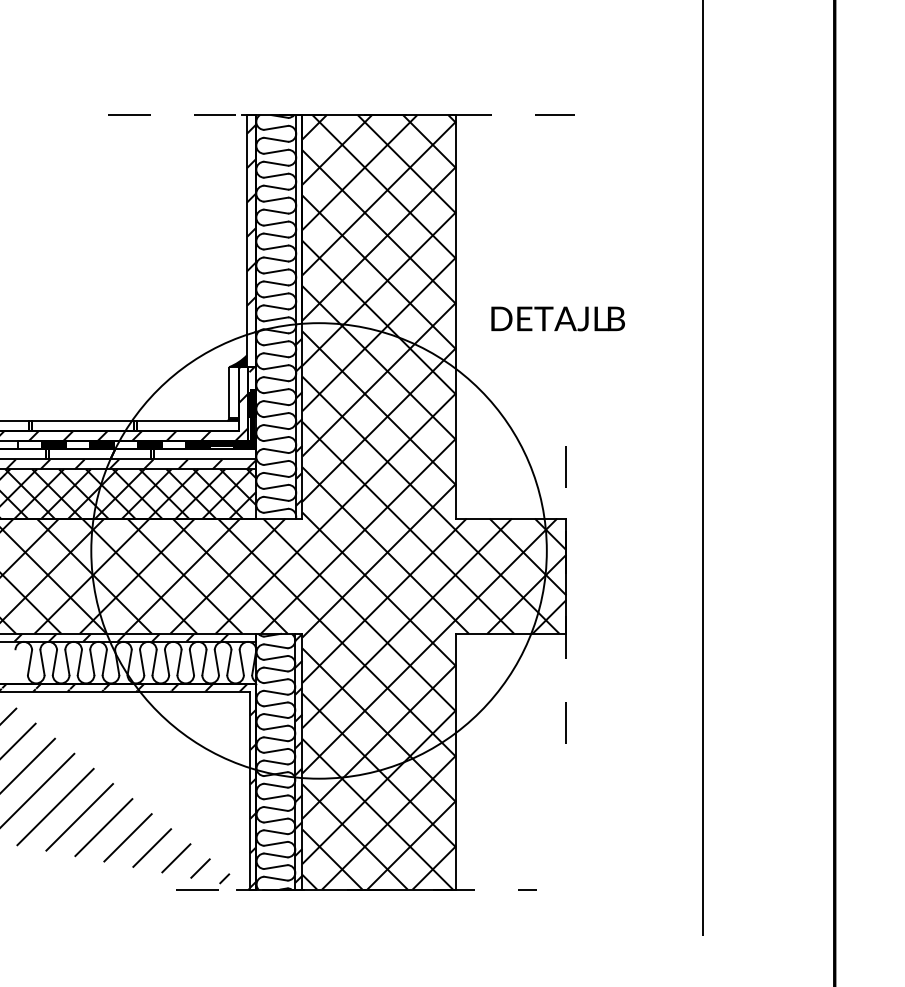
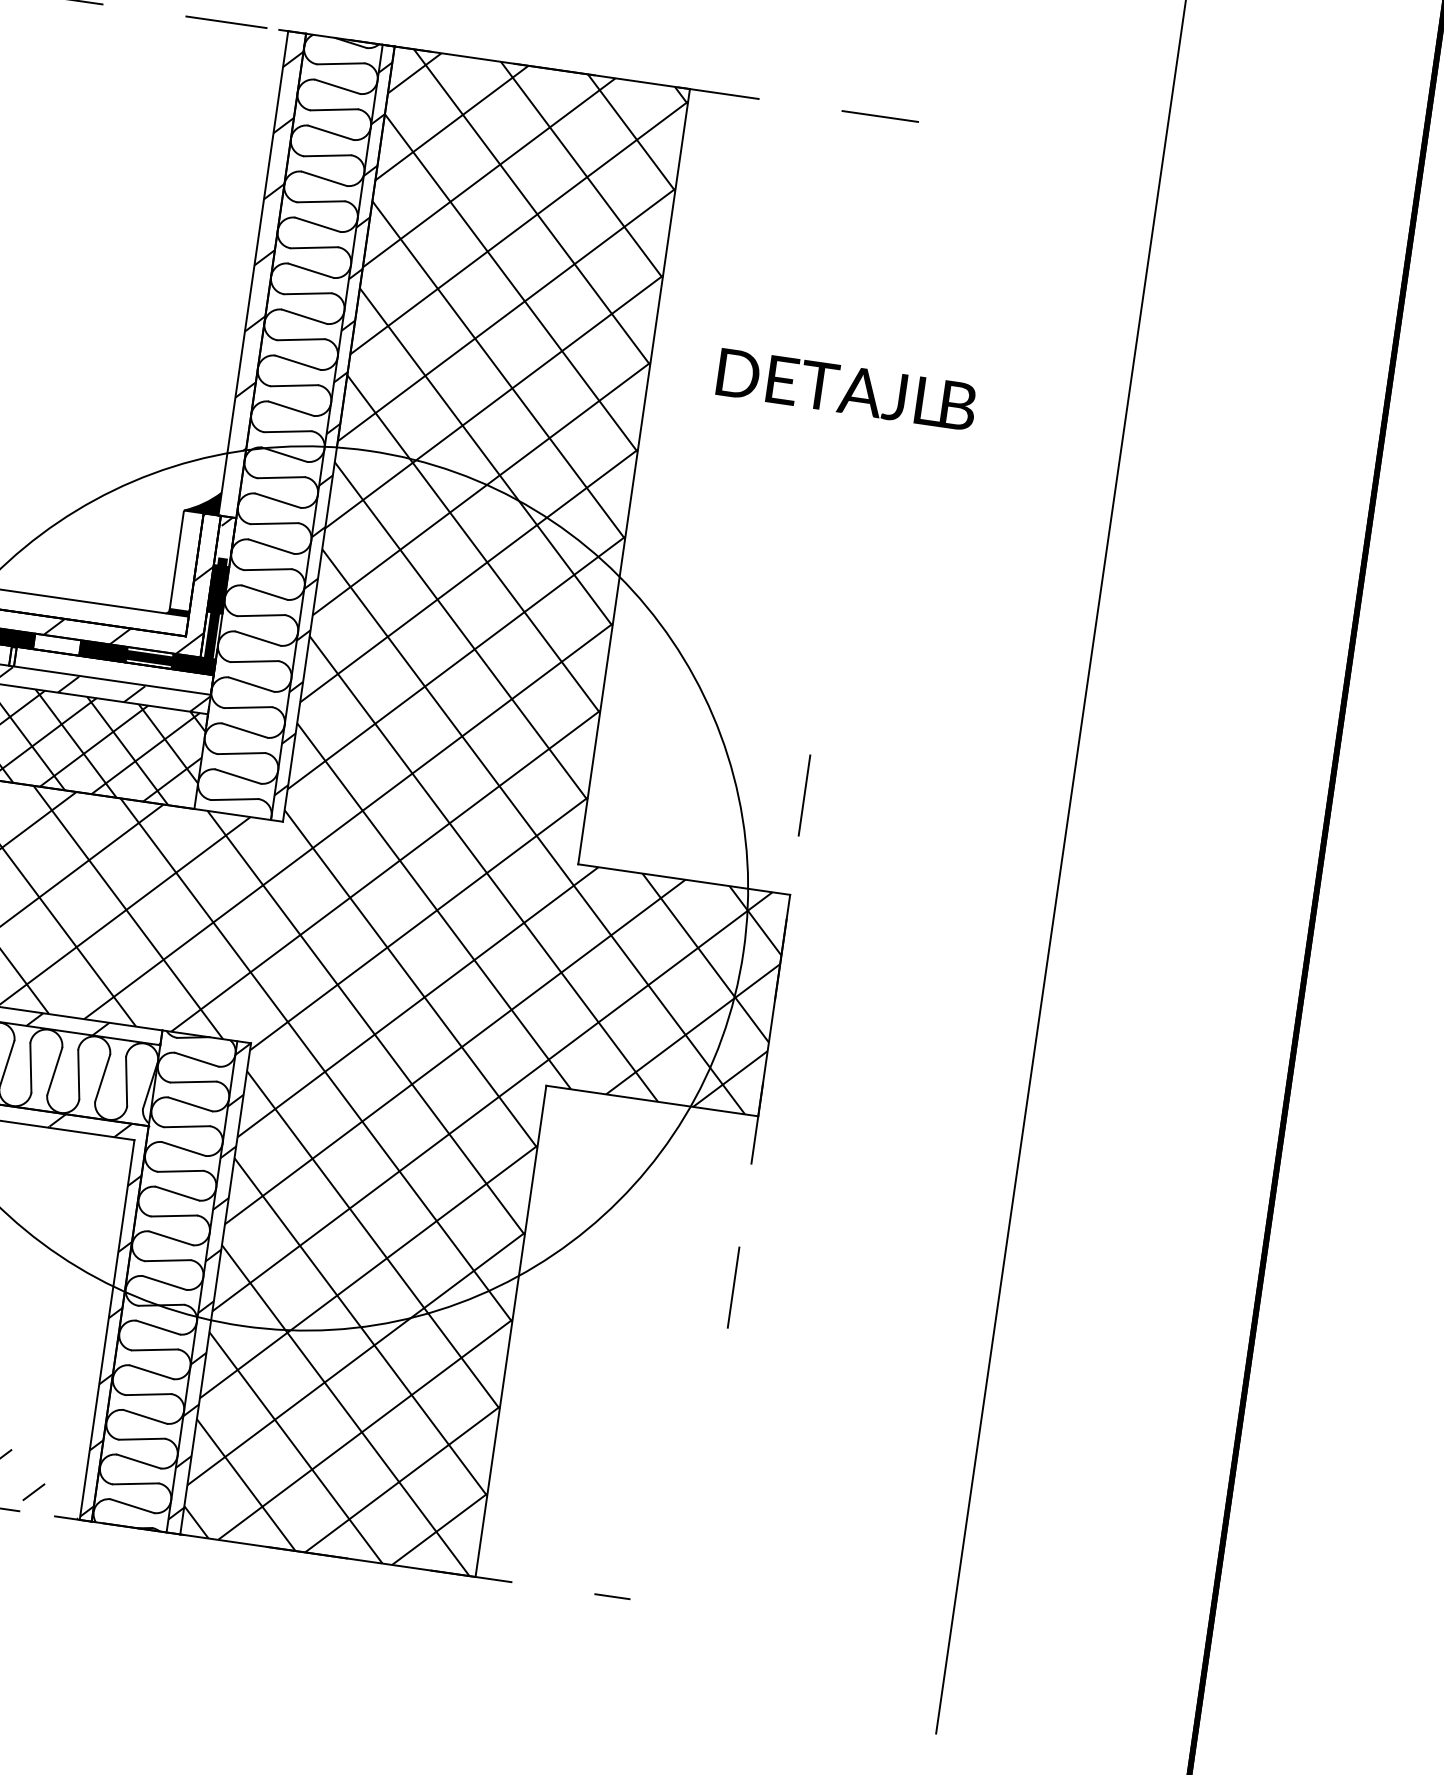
hatch: (299, 220) -> (359, 248), added
text: (557, 318) -> (845, 388), moved

